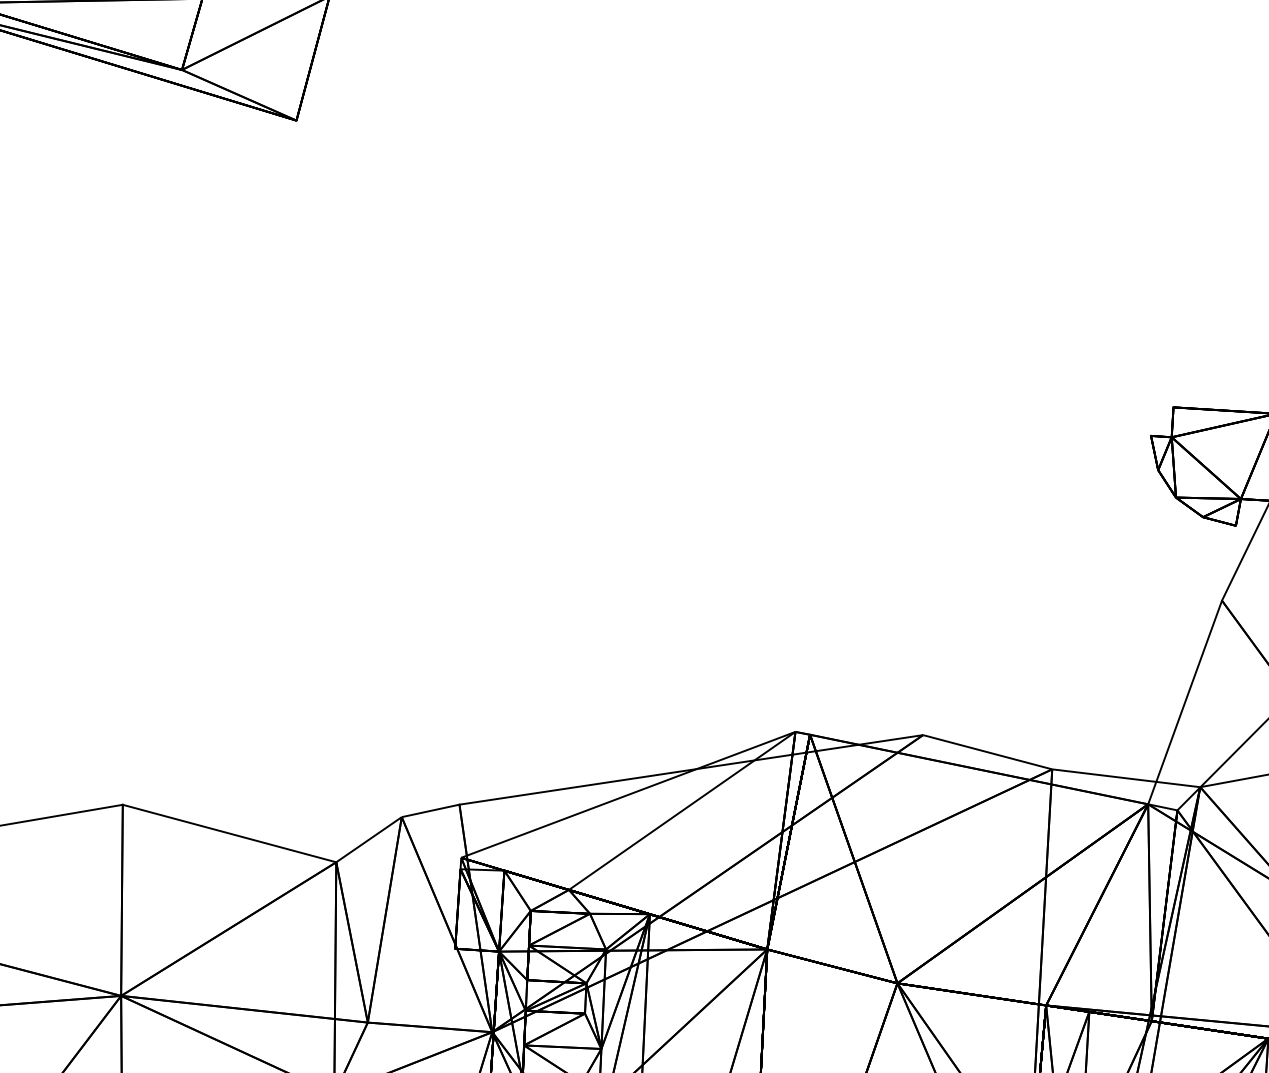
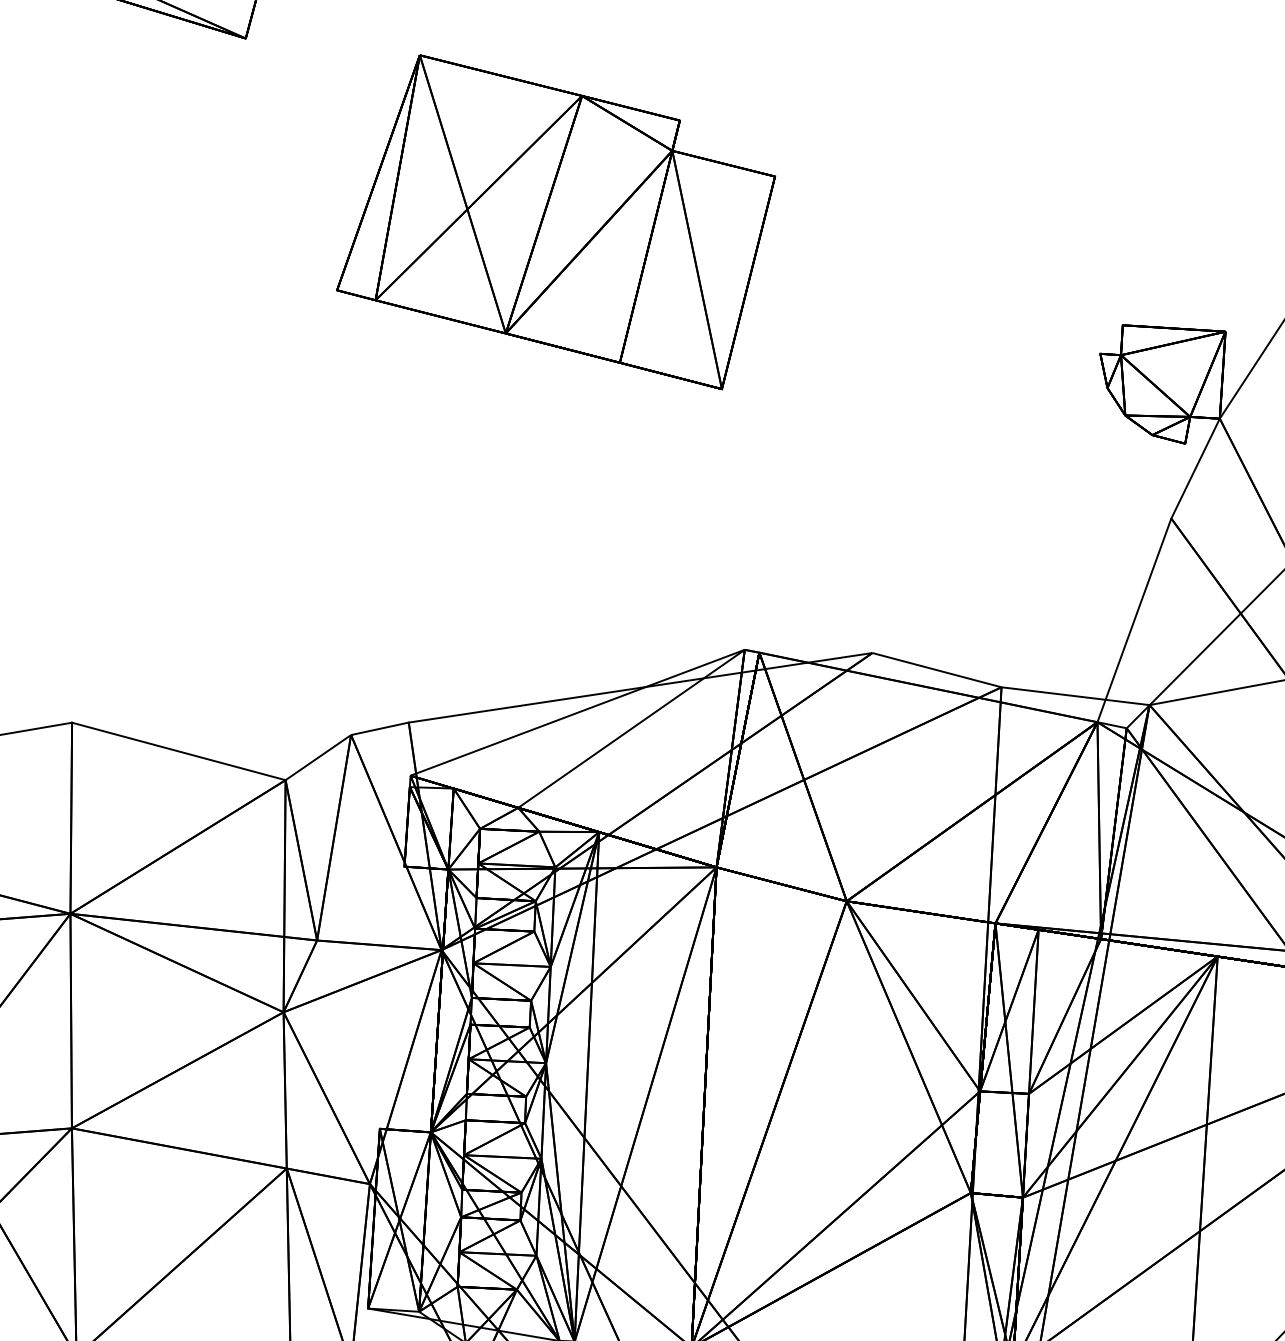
part: (607, 304) -> (556, 222), added

